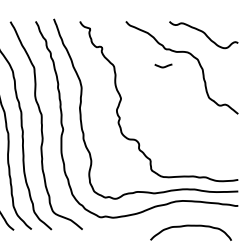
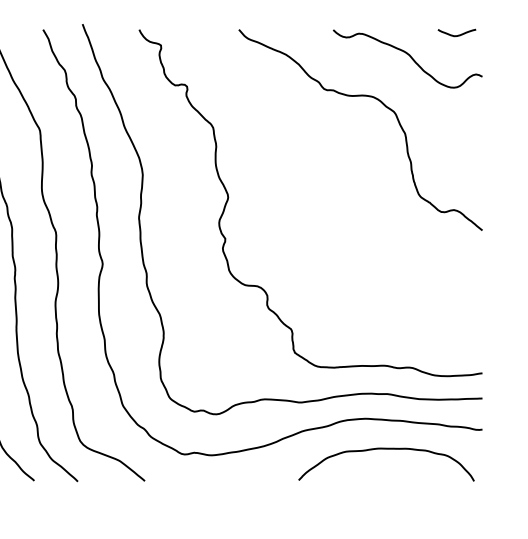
curve: (163, 66) -> (456, 34), moved
curve: (190, 226) -> (385, 450), moved

